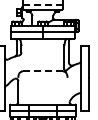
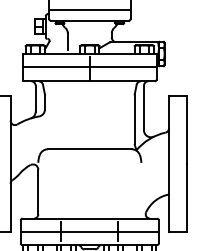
line: (42, 4) -> (88, 9), dashed -> solid
line: (42, 71) -> (88, 149), dashed -> solid

